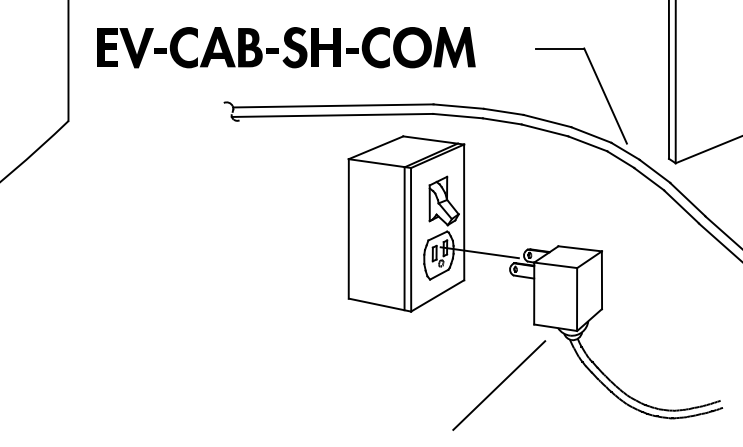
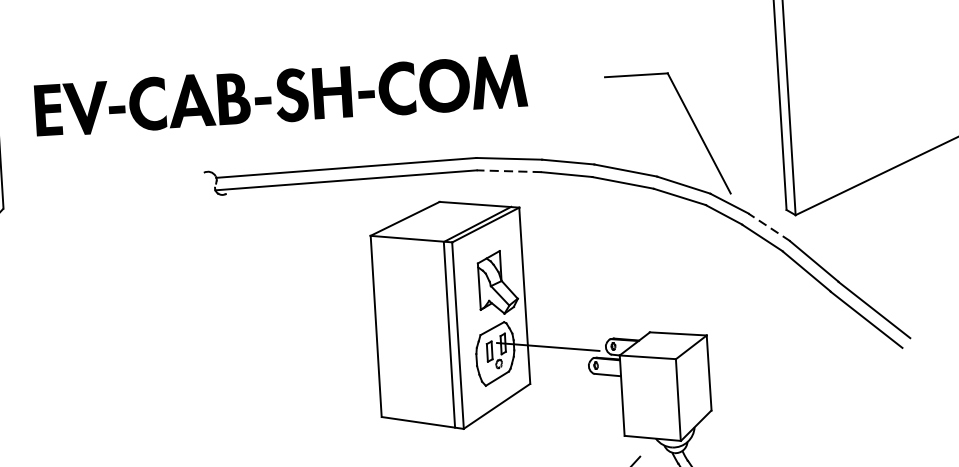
line: (457, 116) -> (508, 171), solid -> dashed
line: (654, 171) -> (768, 227), solid -> dashed

